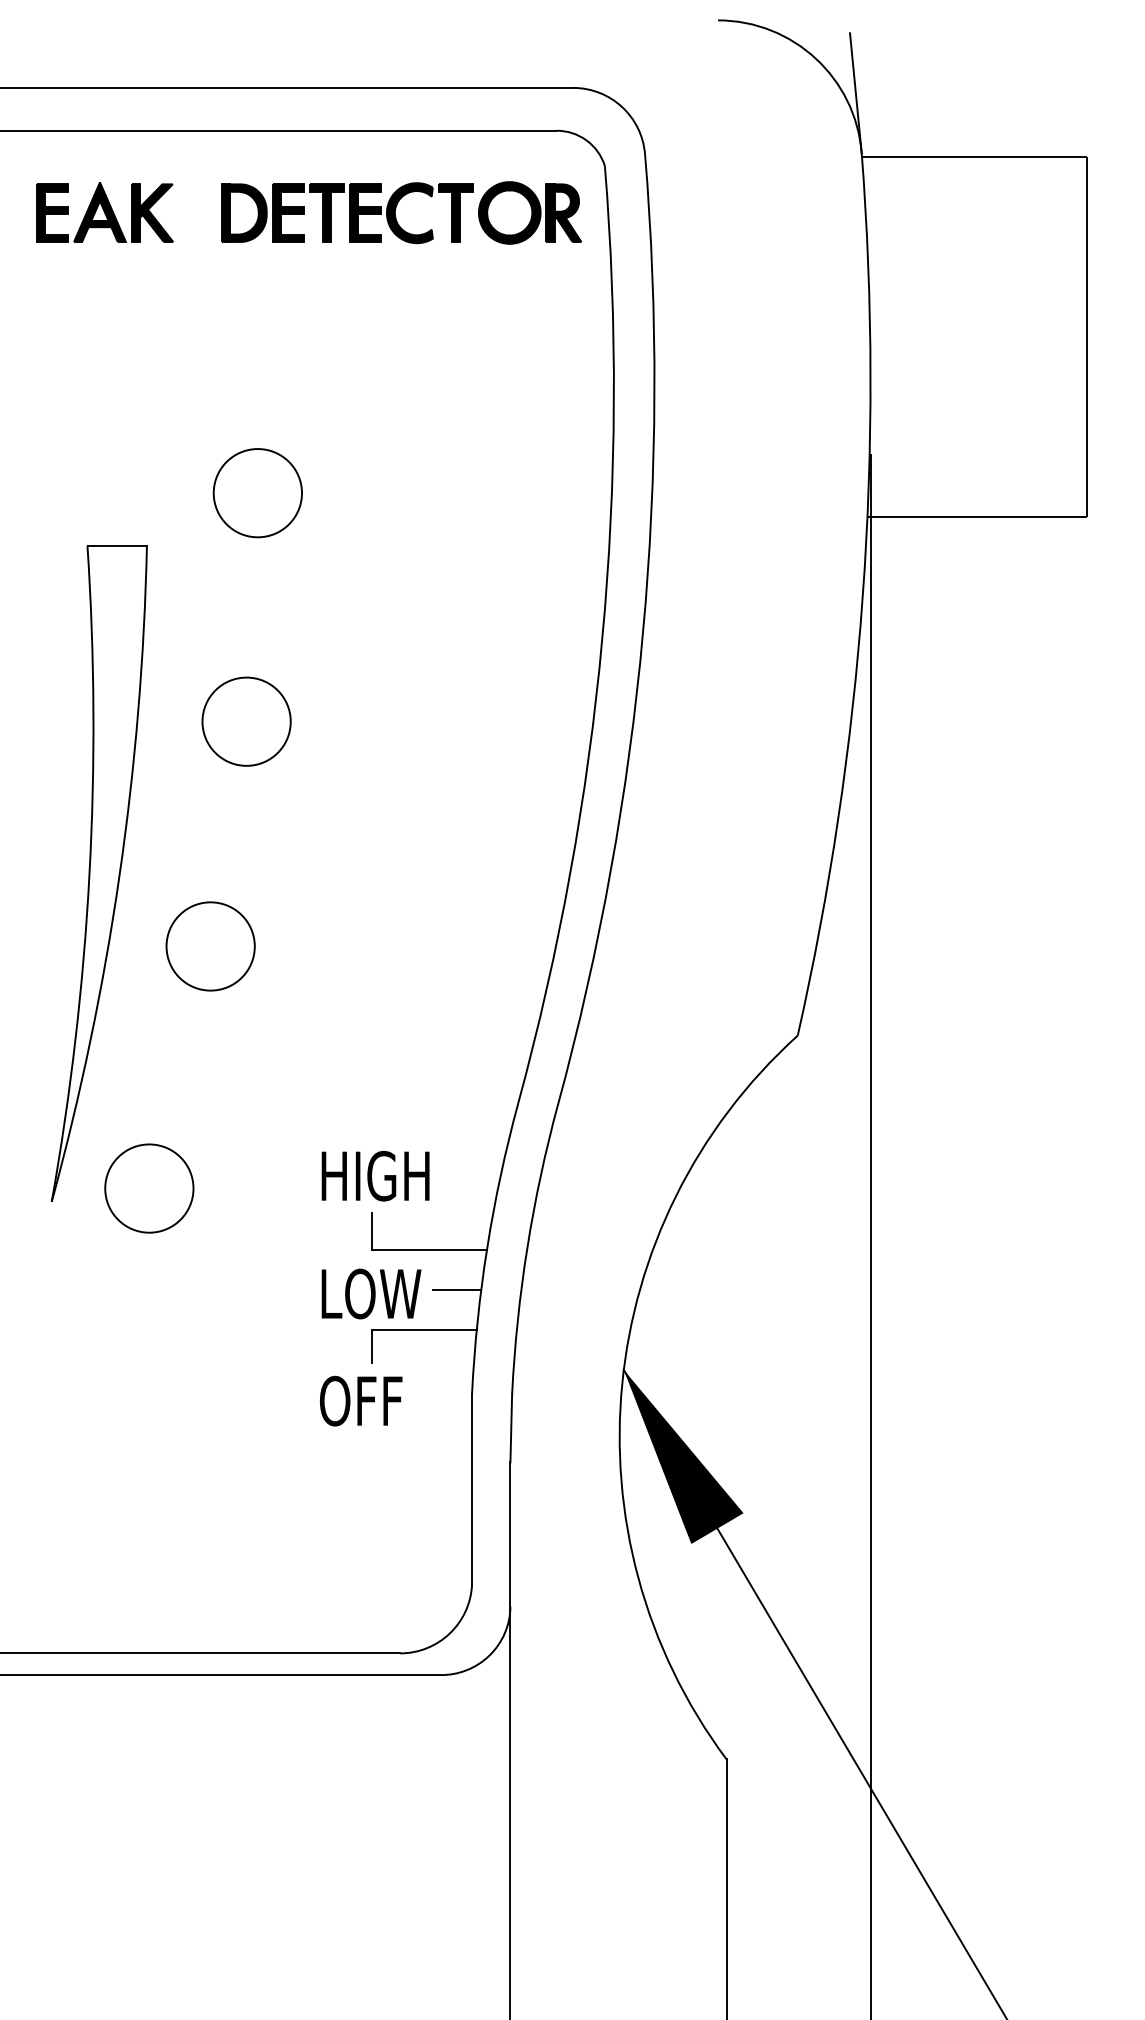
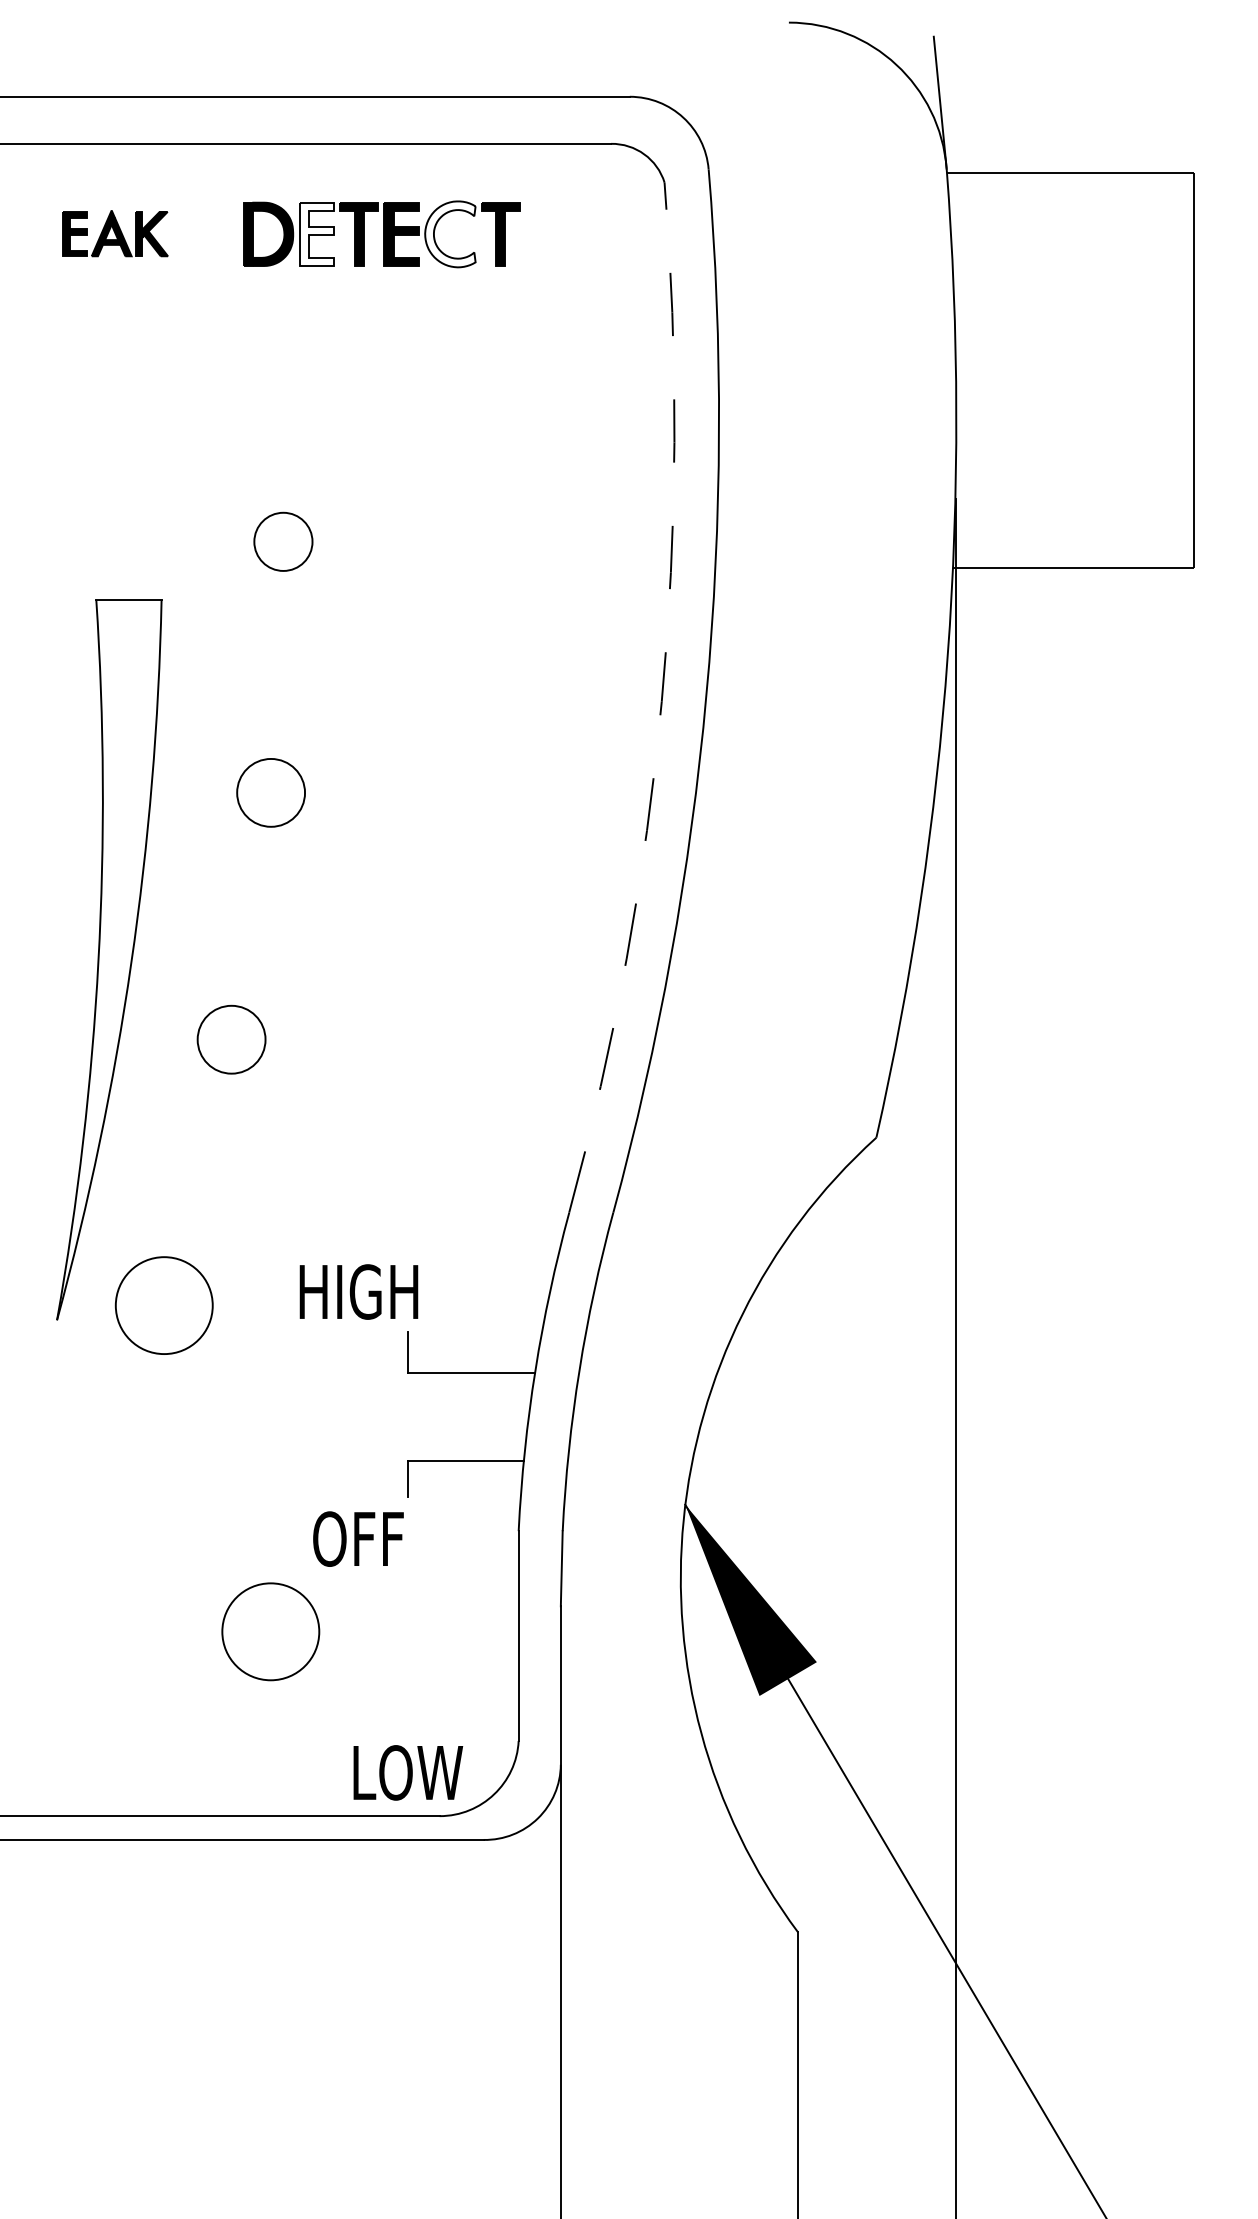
part: (104, 212) -> (114, 233), size x0.7
fill: (287, 212) -> (315, 233), removed
part: (529, 212) -> (581, 233), removed
fill: (409, 213) -> (449, 234), removed
circle: (257, 493) -> (283, 542), size x0.6
arc: (602, 638) -> (661, 701), solid -> dashed
circle: (246, 721) -> (270, 792), size x0.7
circle: (210, 946) -> (231, 1039), size x0.7
text: (375, 1175) -> (358, 1291), moved
line: (456, 1290) -> (501, 1417), removed
text: (371, 1293) -> (408, 1772), moved
text: (361, 1400) -> (358, 1538), moved
circle: (246, 1485) -> (270, 1631), added

